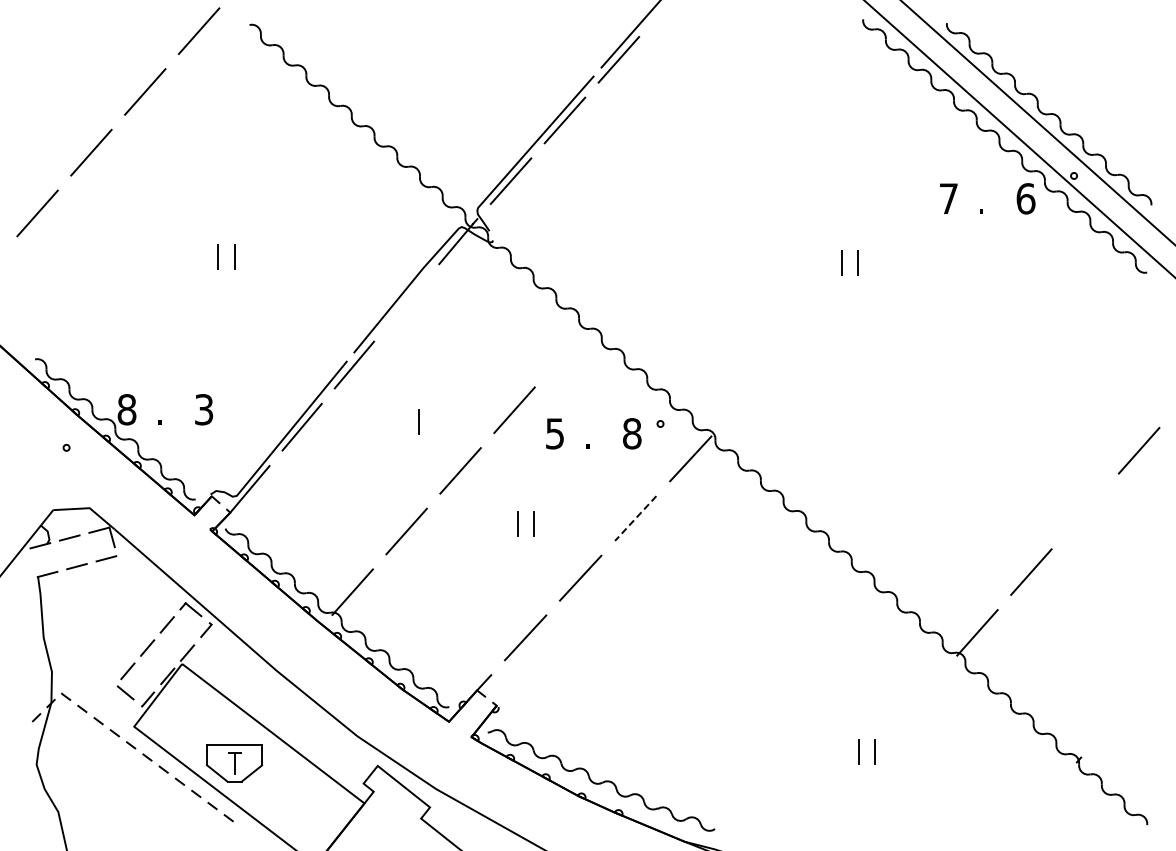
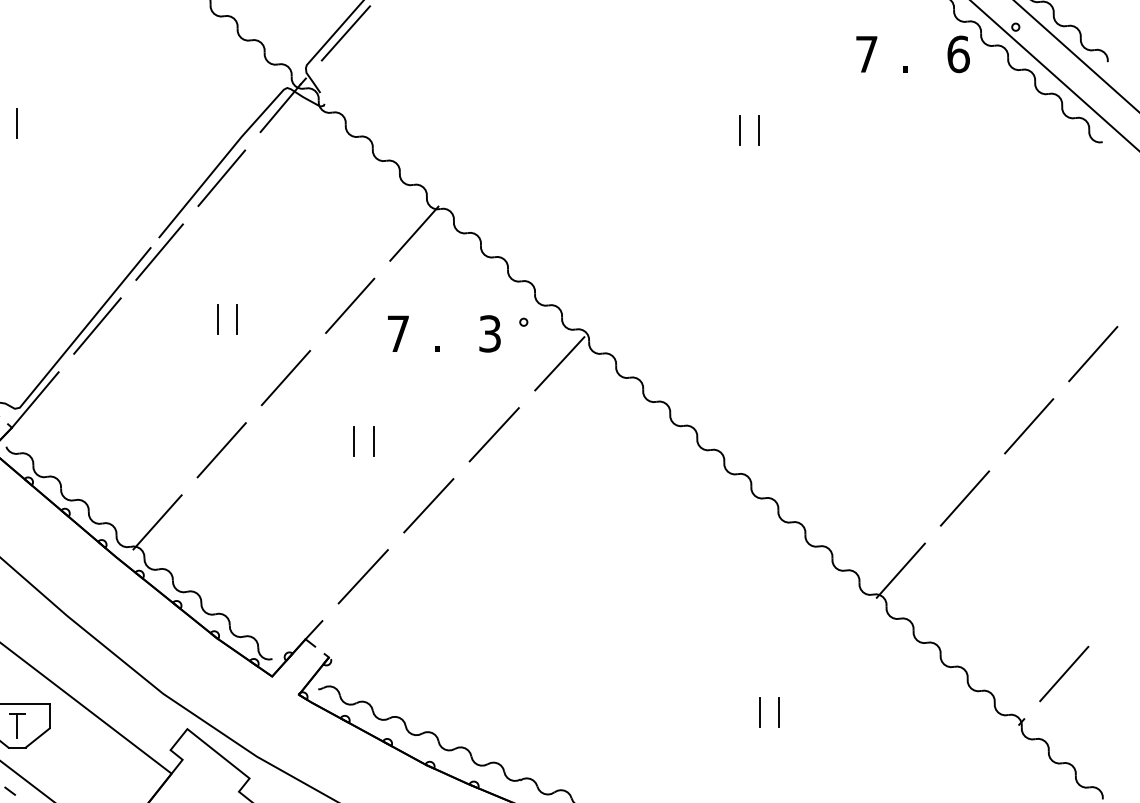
line: (406, 302) -> (221, 177), added
line: (568, 349) -> (414, 233), added
line: (402, 421) -> (216, 319), added
text: (554, 433) -> (397, 333), 5 -> 7
text: (632, 433) -> (490, 333), 8 -> 3
line: (1085, 511) -> (1029, 426), added
line: (635, 518) -> (494, 434), dashed -> solid
line: (1114, 719) -> (1063, 673), added

